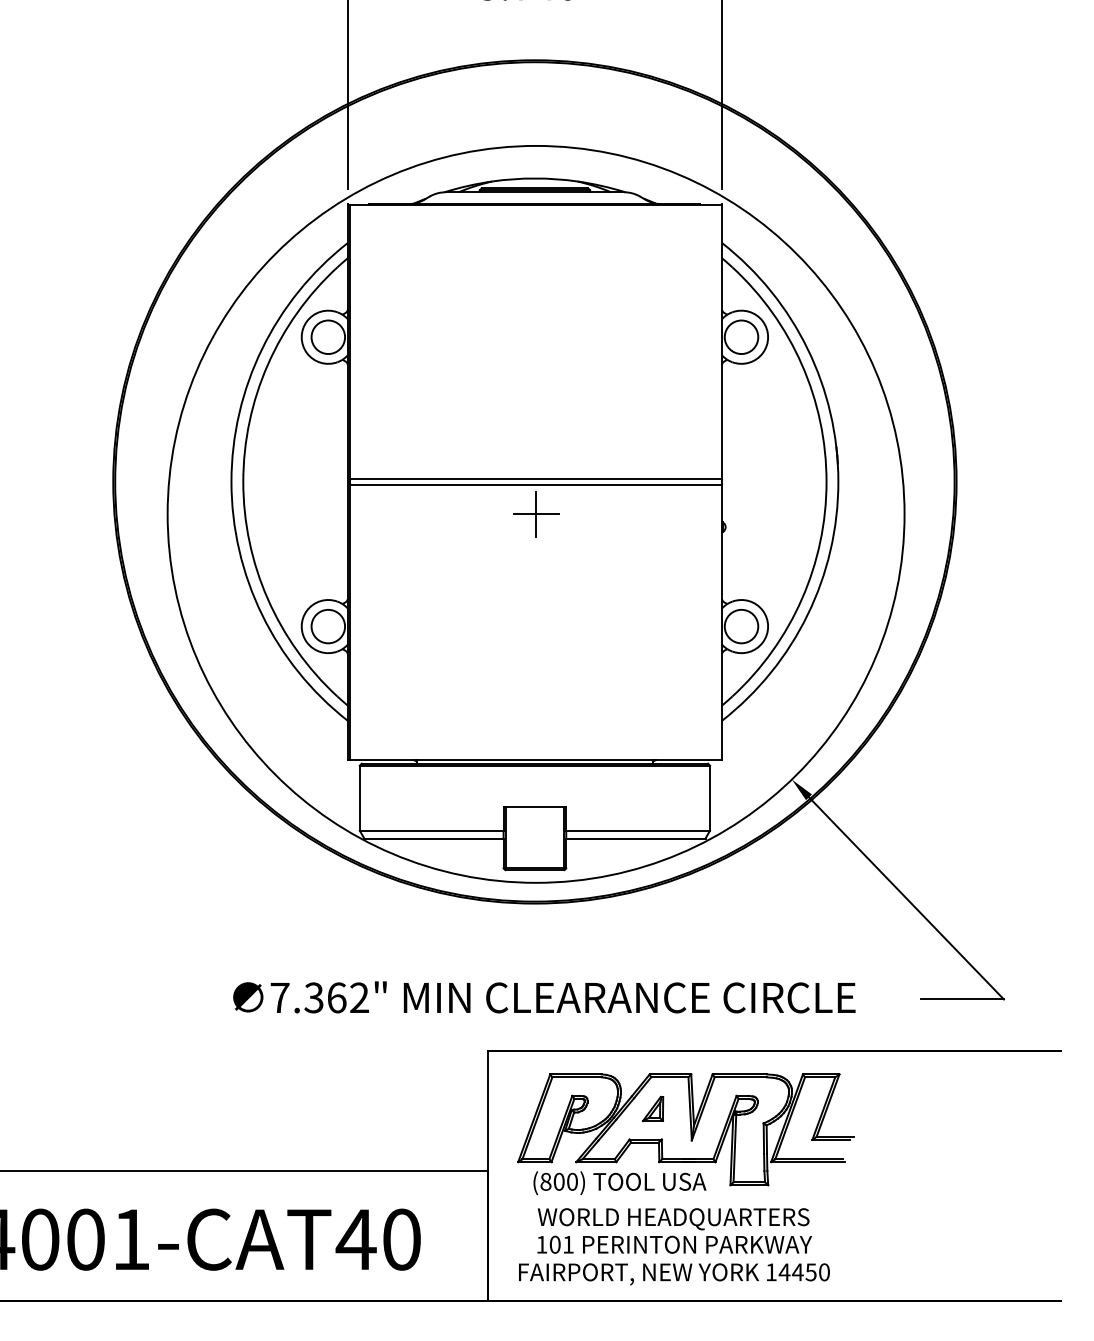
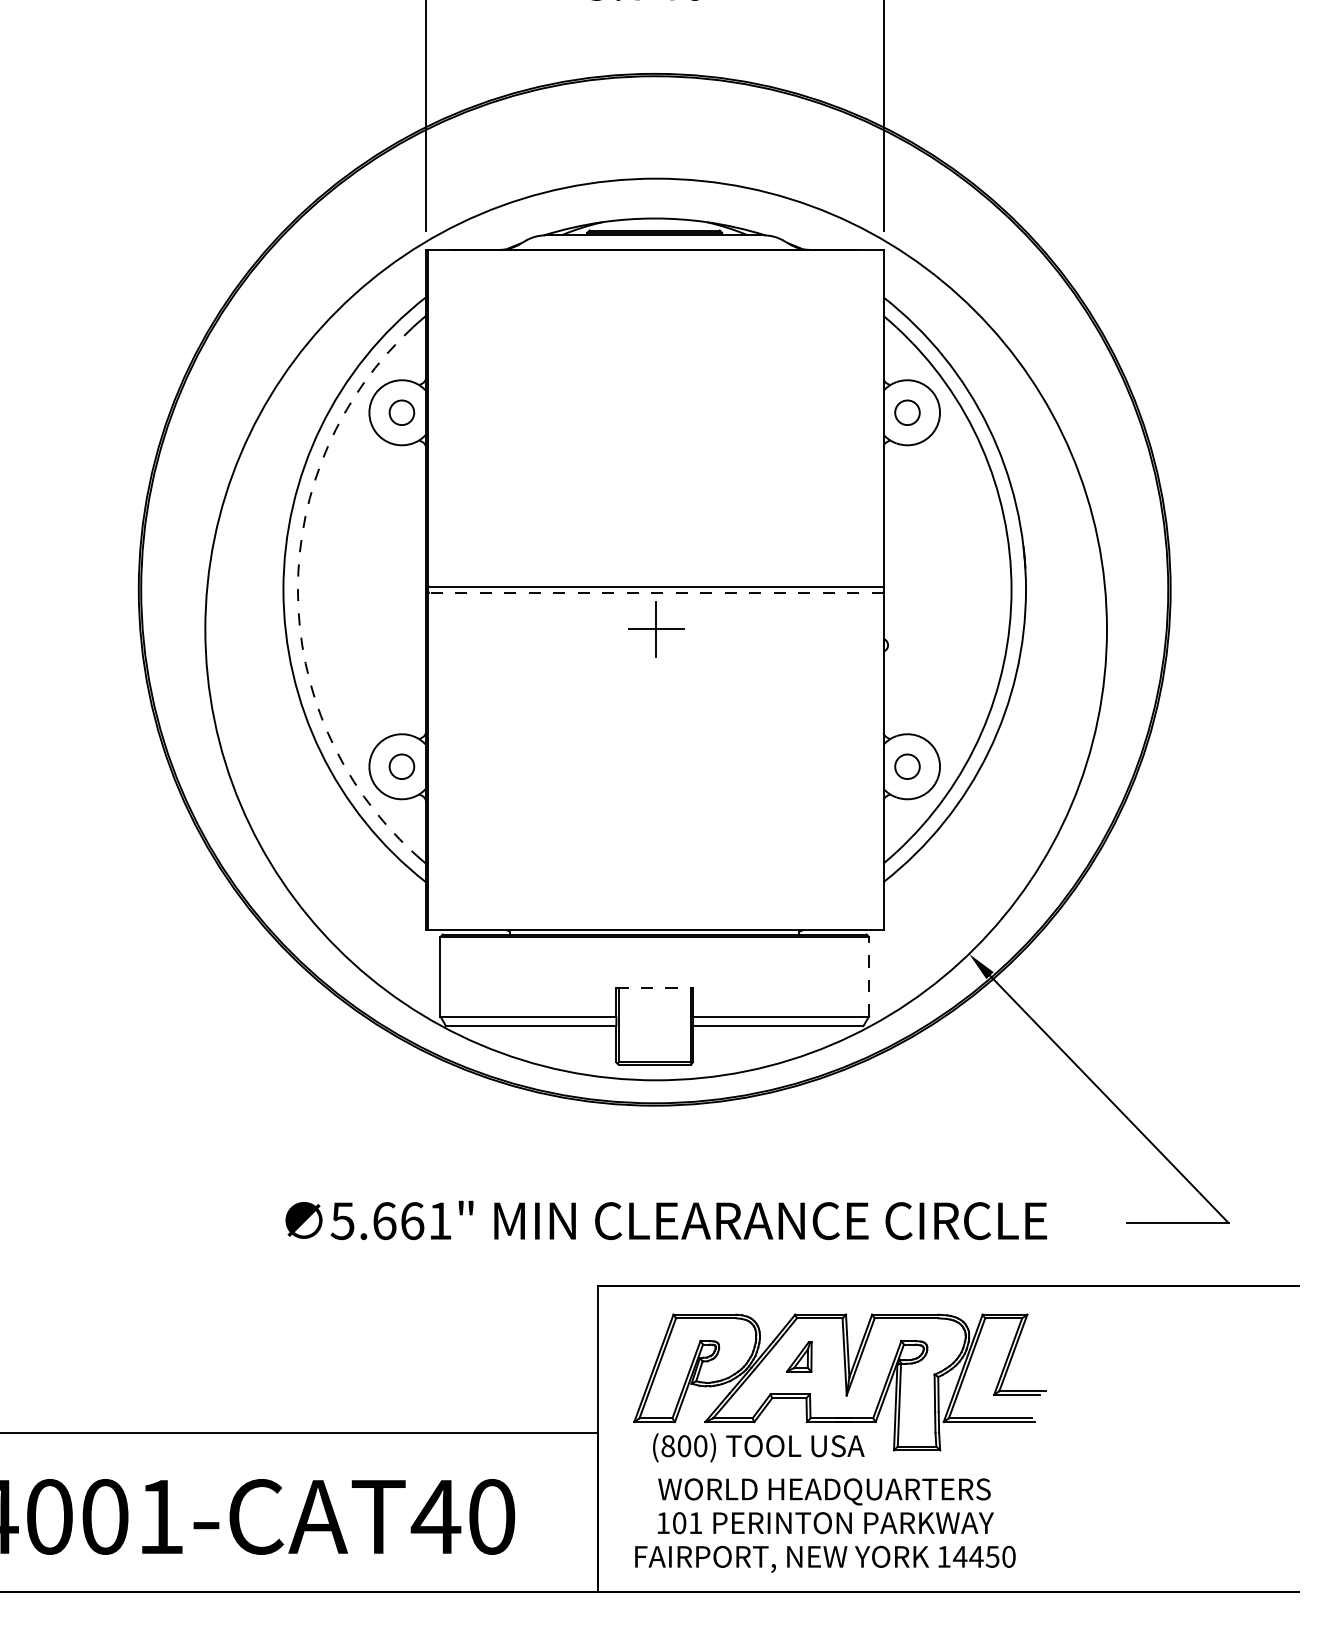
circle: (327, 337) -> (401, 412), size x0.6
circle: (741, 337) -> (907, 412), size x0.6
arc: (242, 481) -> (297, 589), solid -> dashed
line: (536, 484) -> (656, 592), solid -> dashed
circle: (327, 626) -> (401, 766), size x0.6
circle: (741, 626) -> (907, 766), size x0.6
line: (710, 797) -> (869, 976), solid -> dashed
line: (535, 806) -> (655, 987), solid -> dashed
text: (318, 998) -> (390, 1221), 7.362" -> 5.661"

